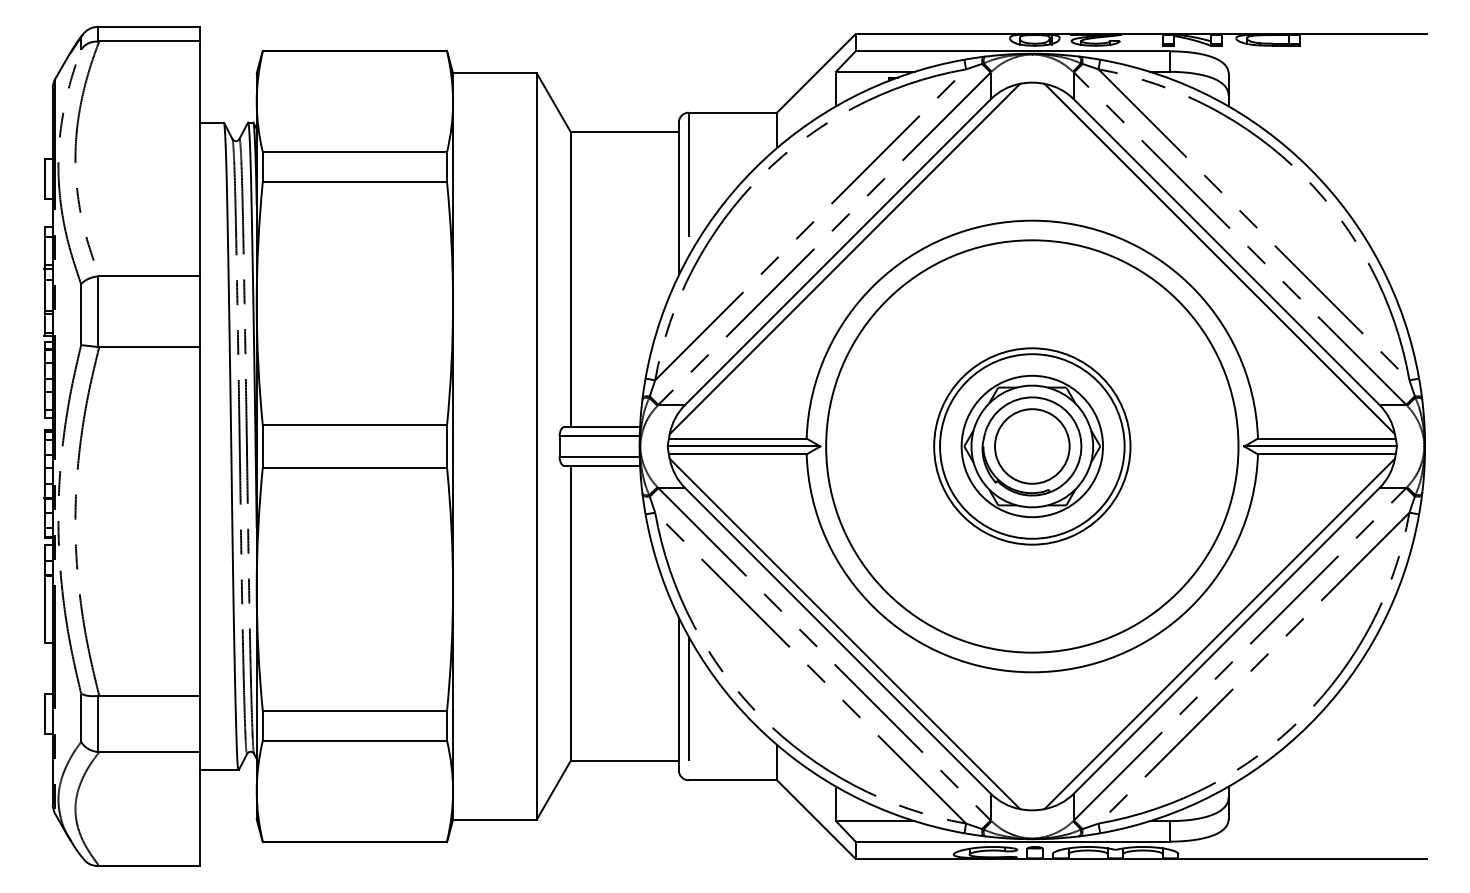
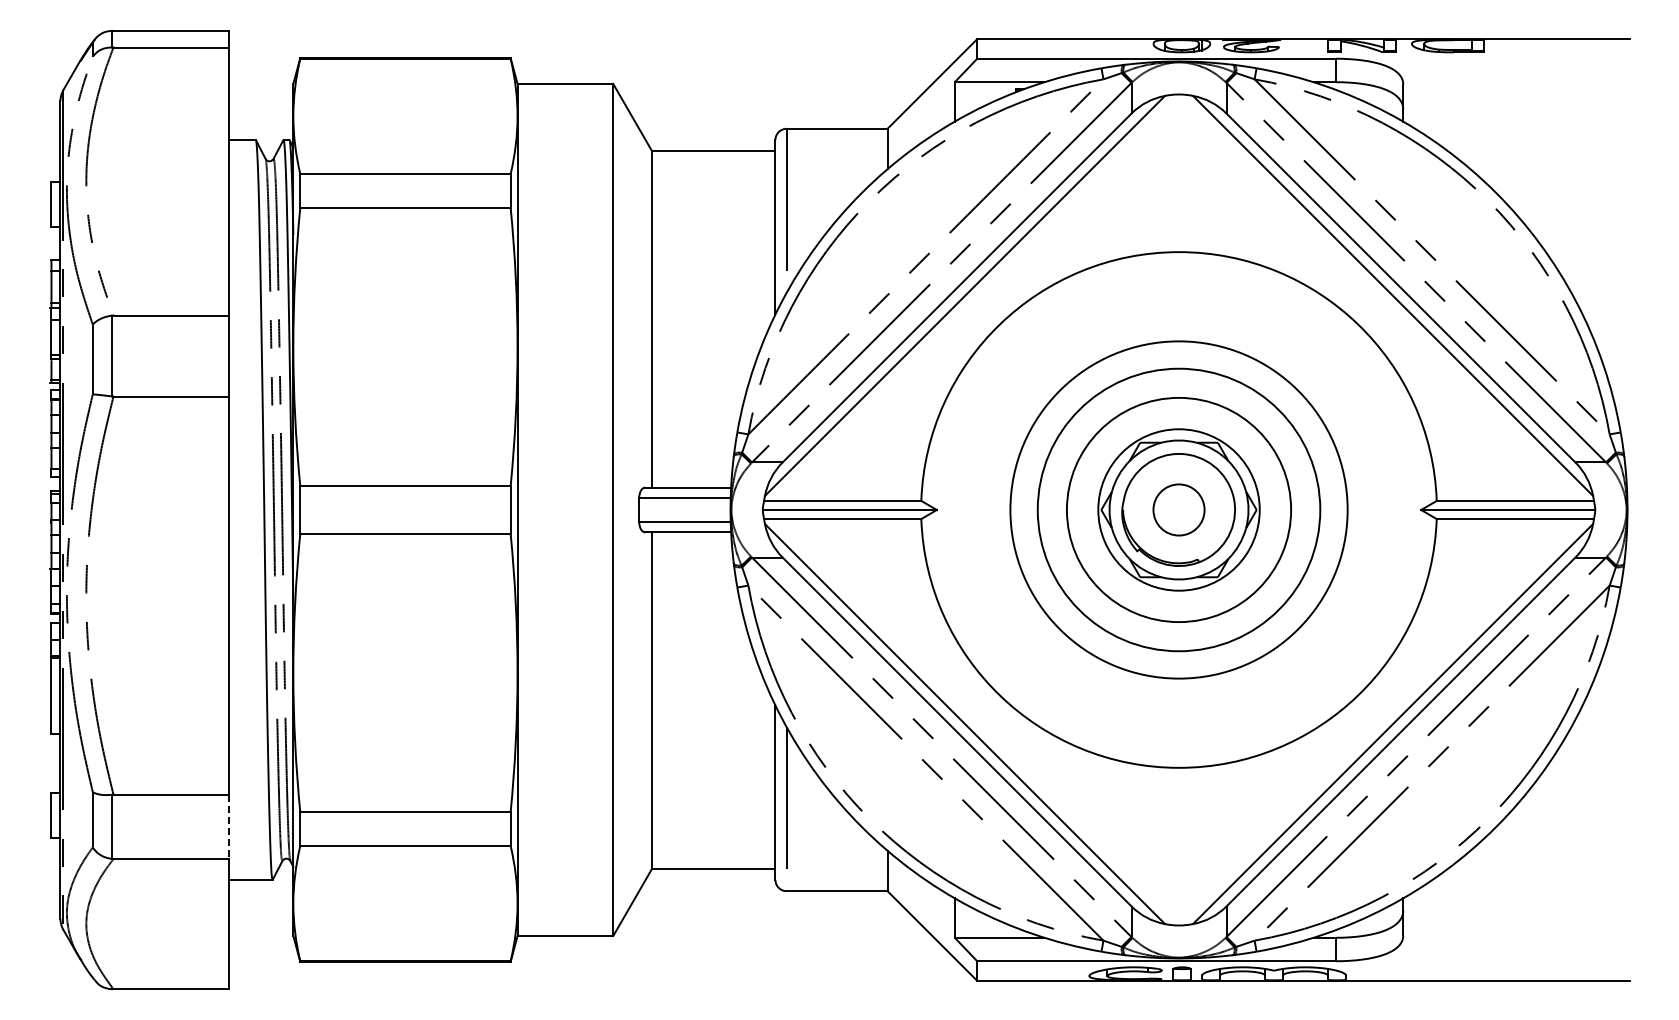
circle: (1031, 446) -> (1178, 509), size x0.6
circle: (1031, 446) -> (1178, 509), size x0.6
circle: (1031, 446) -> (1178, 509), size x1.6
line: (199, 724) -> (228, 827), solid -> dashed

